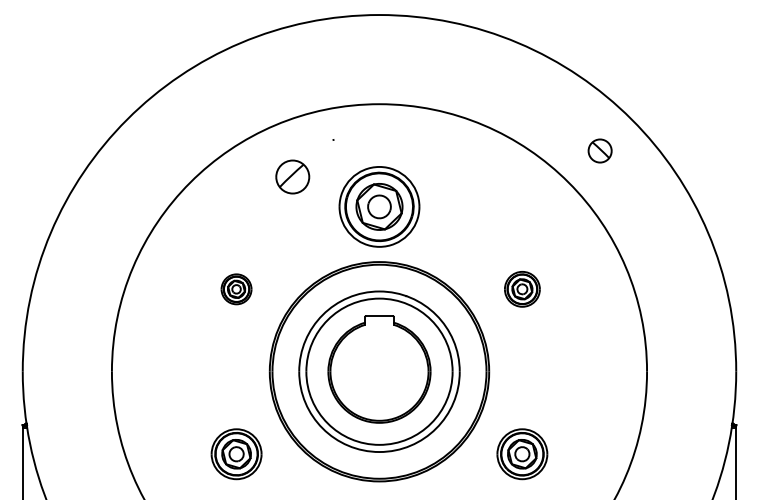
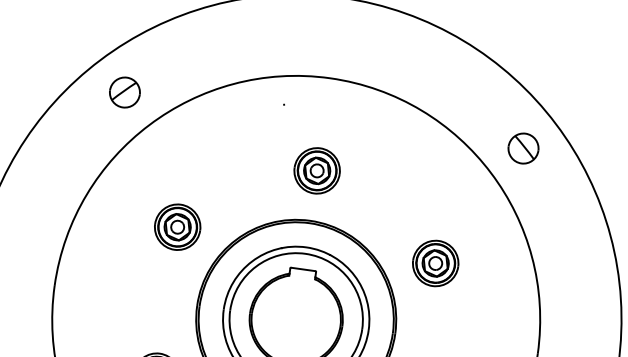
part: (599, 150) -> (522, 148), size x1.43
part: (292, 176) -> (124, 92), moved
part: (379, 206) -> (317, 170), size x0.62
part: (236, 289) -> (177, 227), size x1.67
part: (522, 289) -> (435, 263), size x1.43

